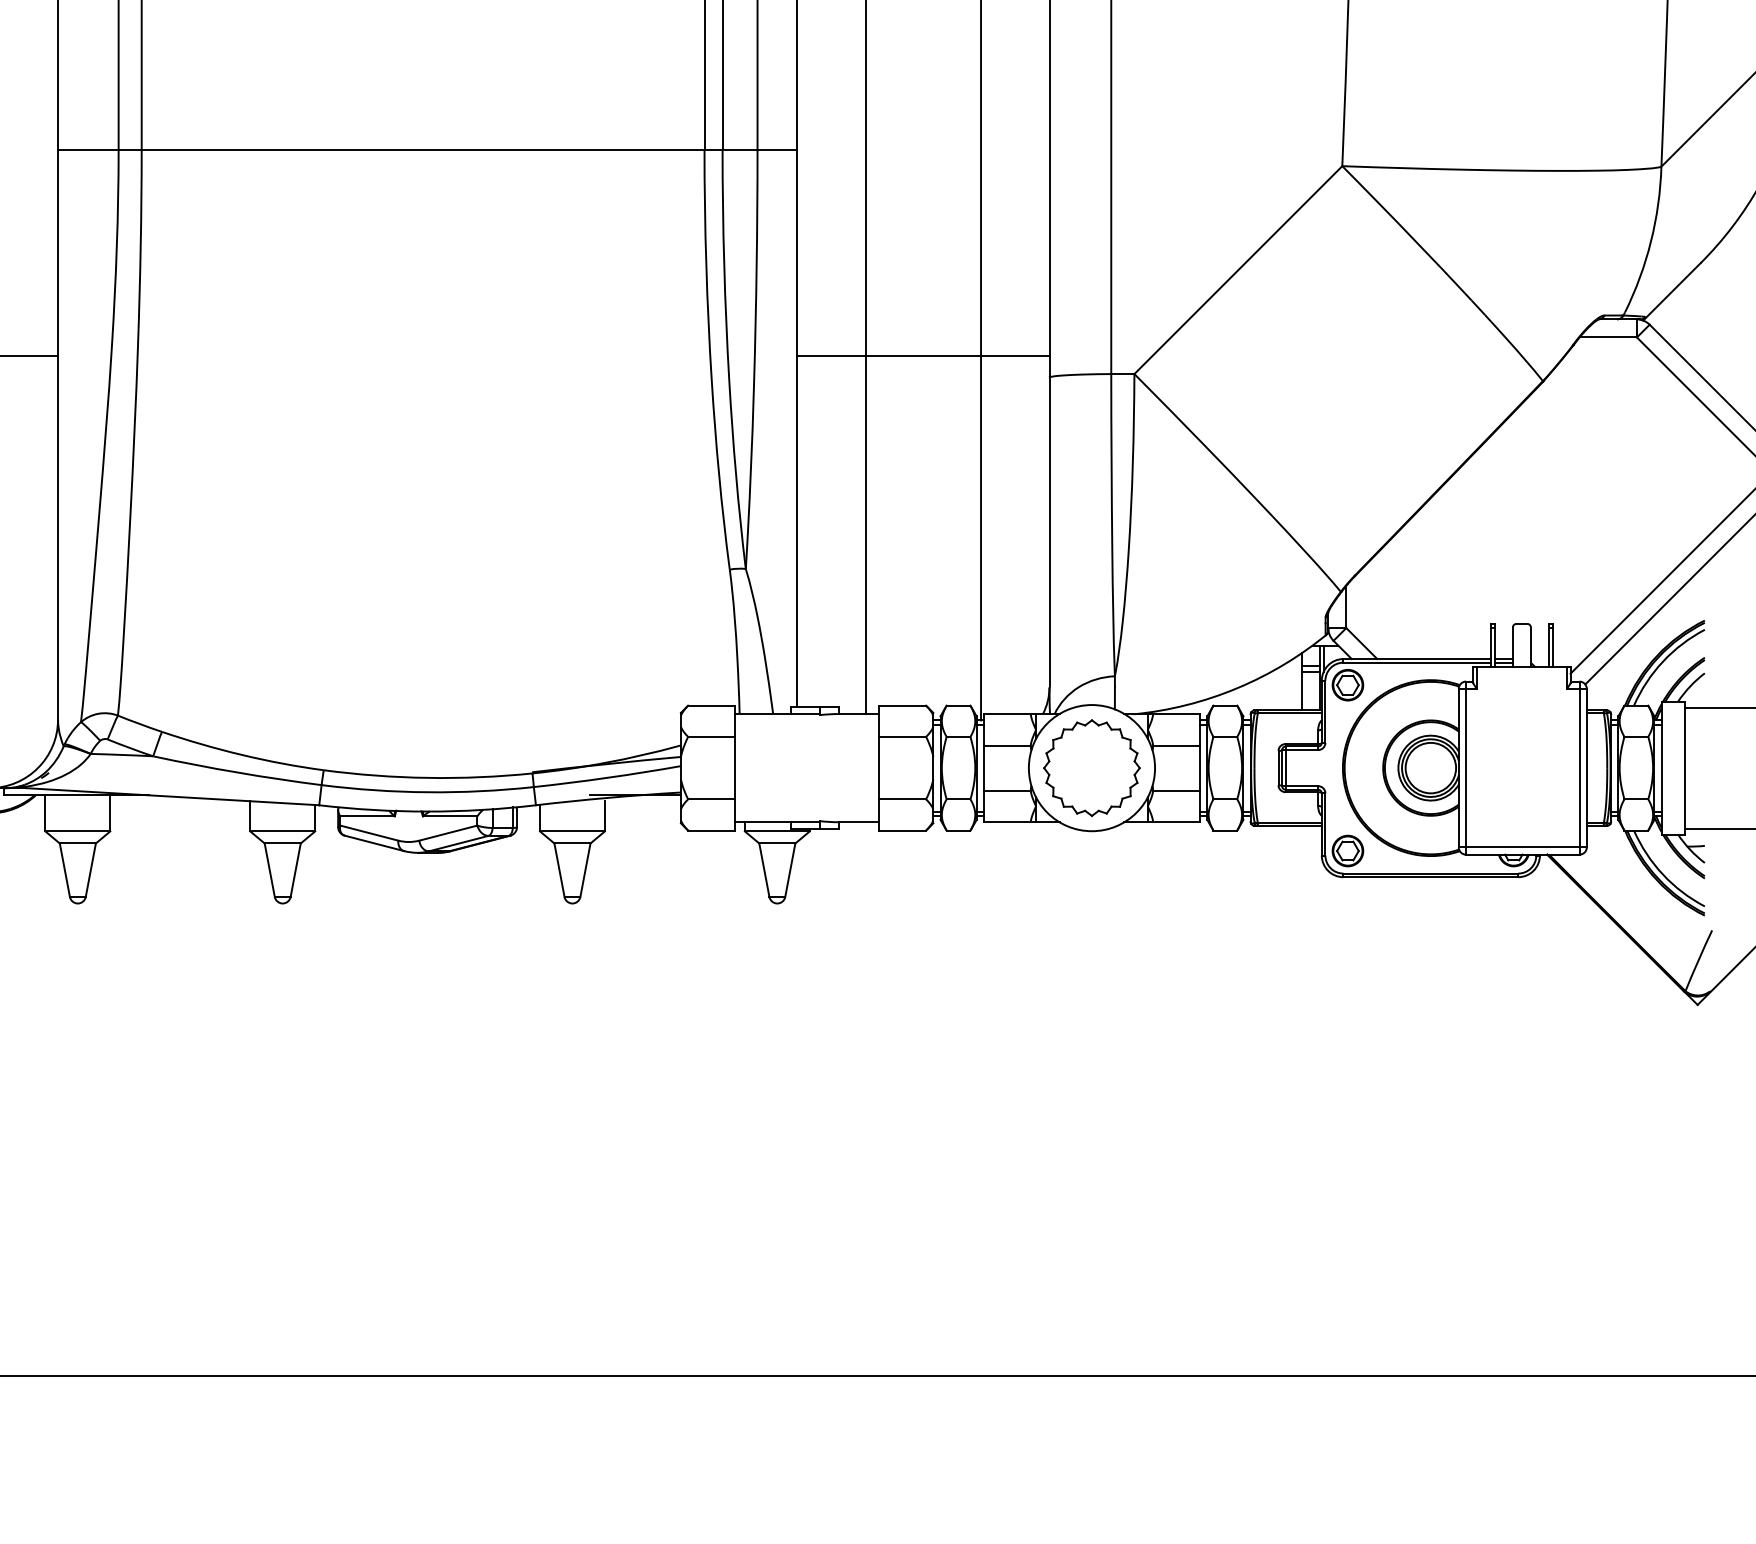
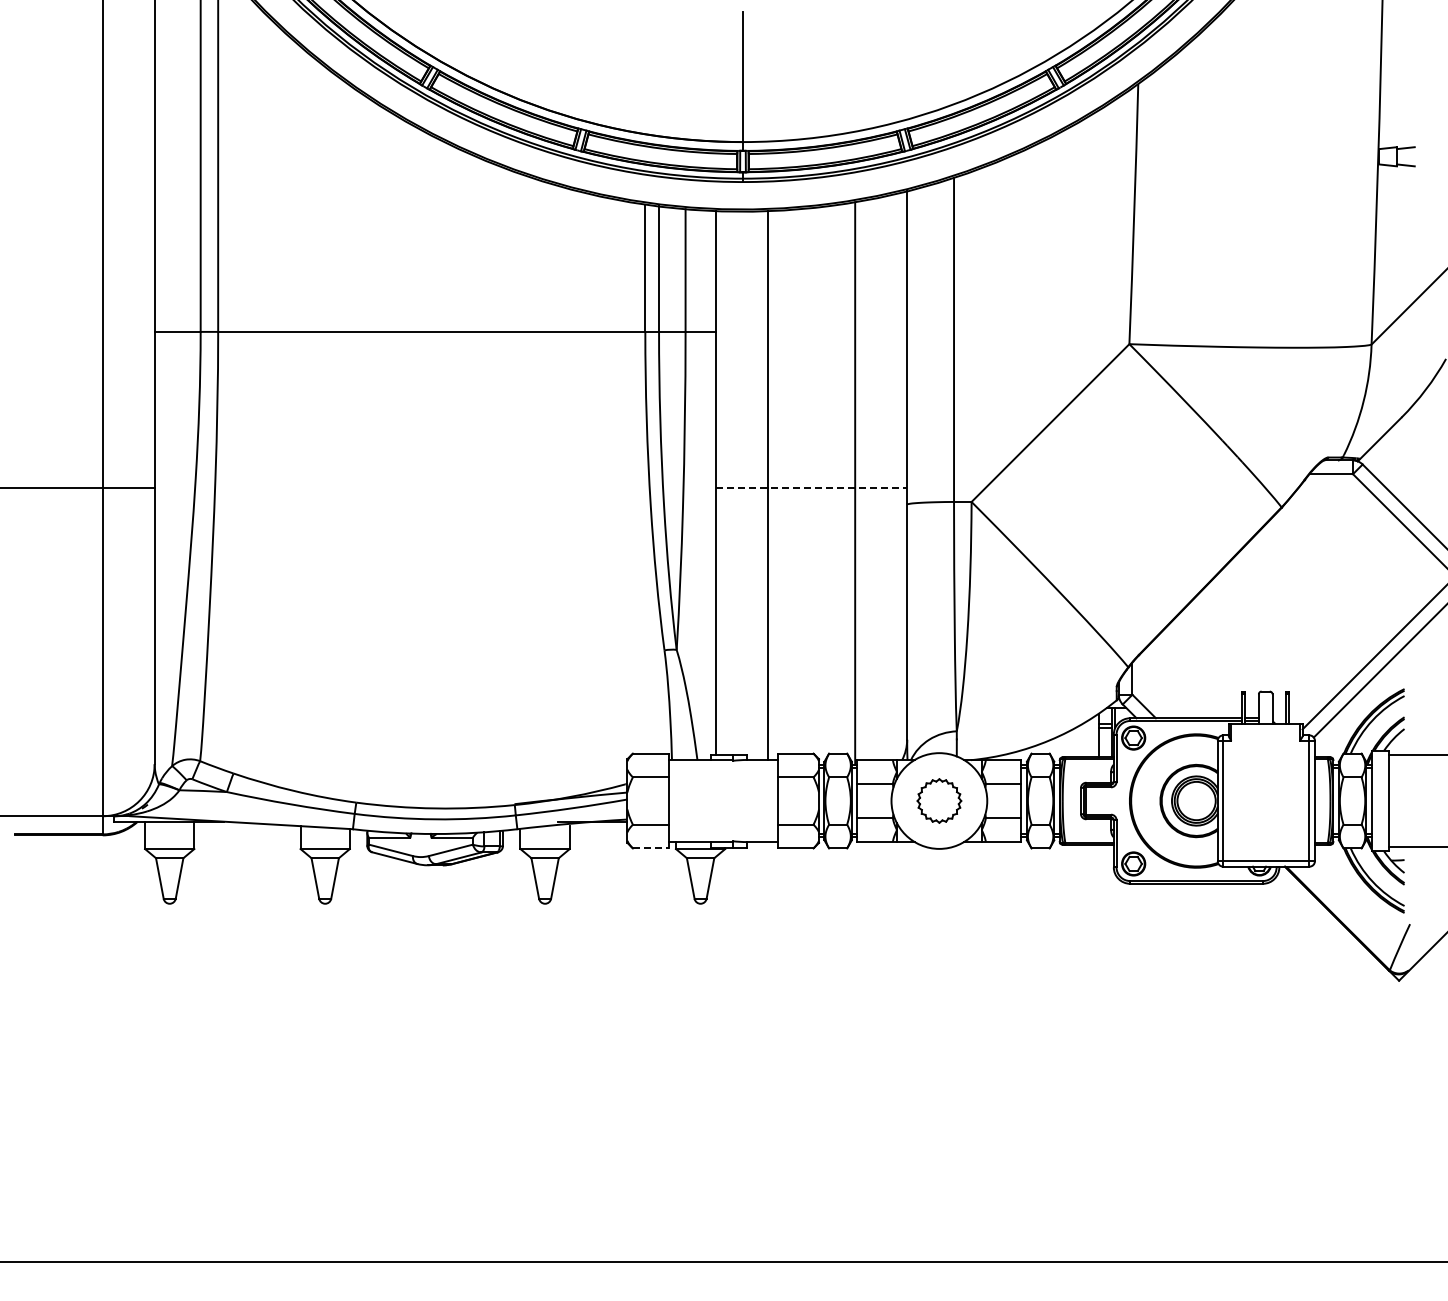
line: (923, 355) -> (811, 487), solid -> dashed
part: (1092, 767) -> (939, 800), size x0.6
line: (711, 830) -> (650, 848), solid -> dashed

